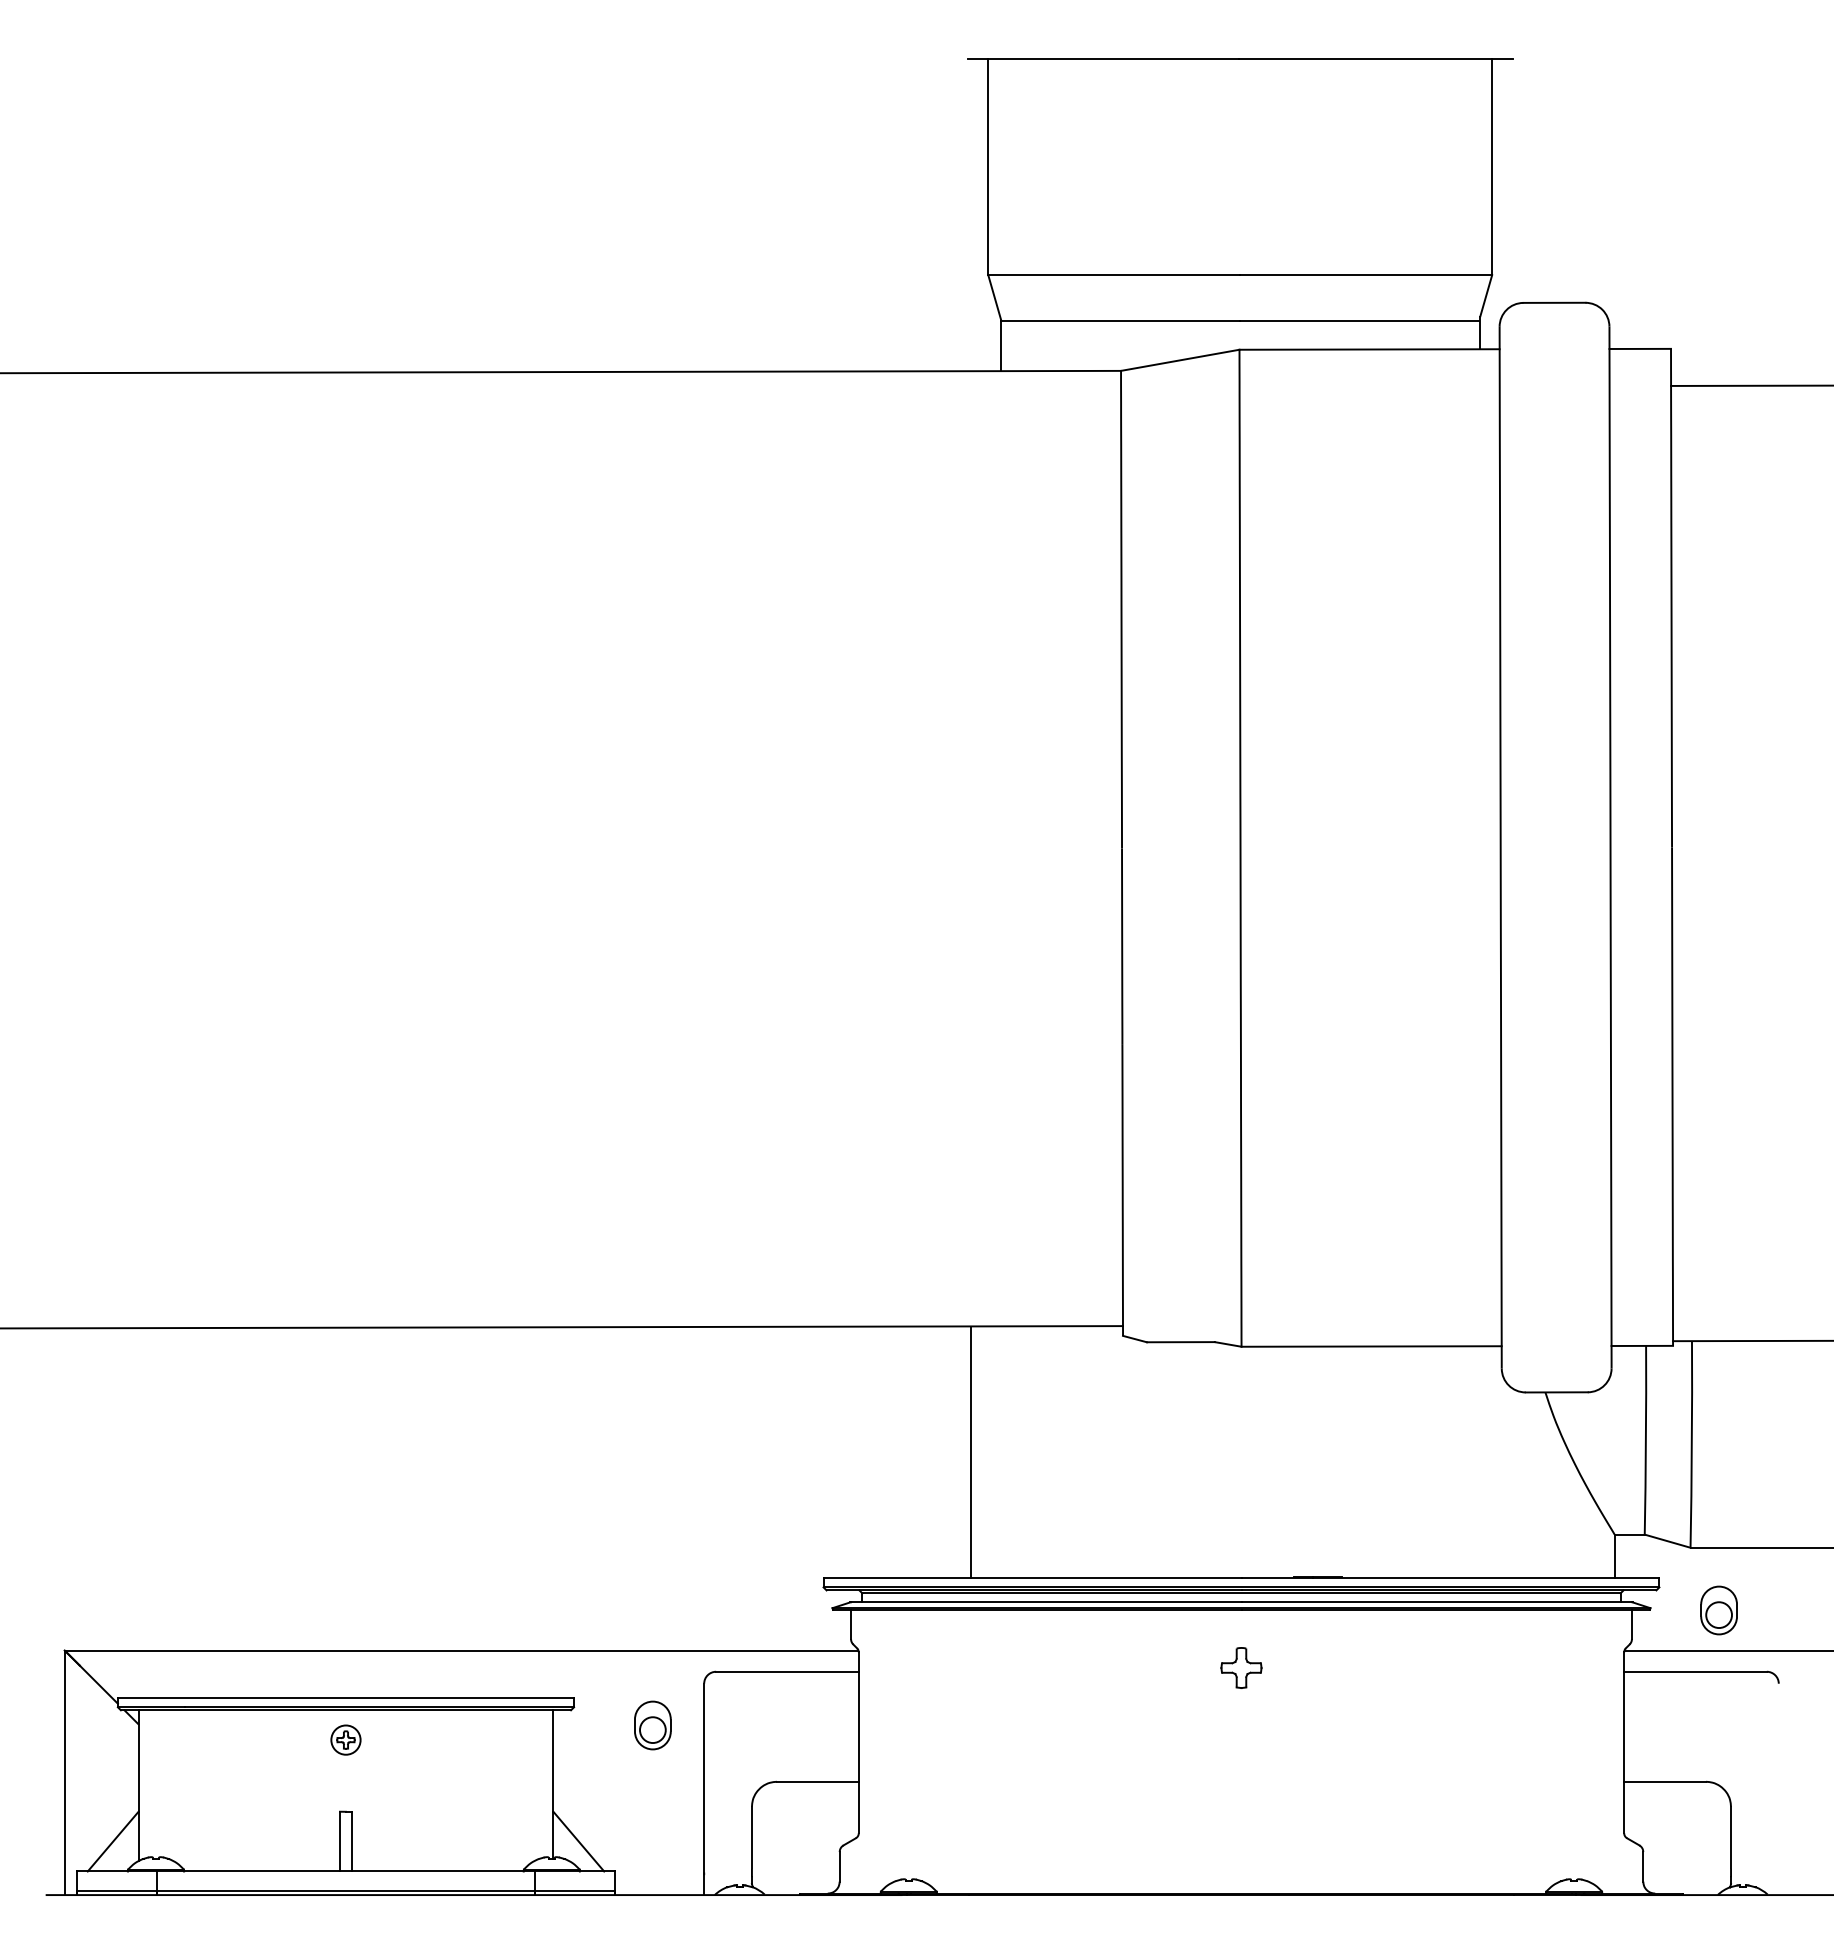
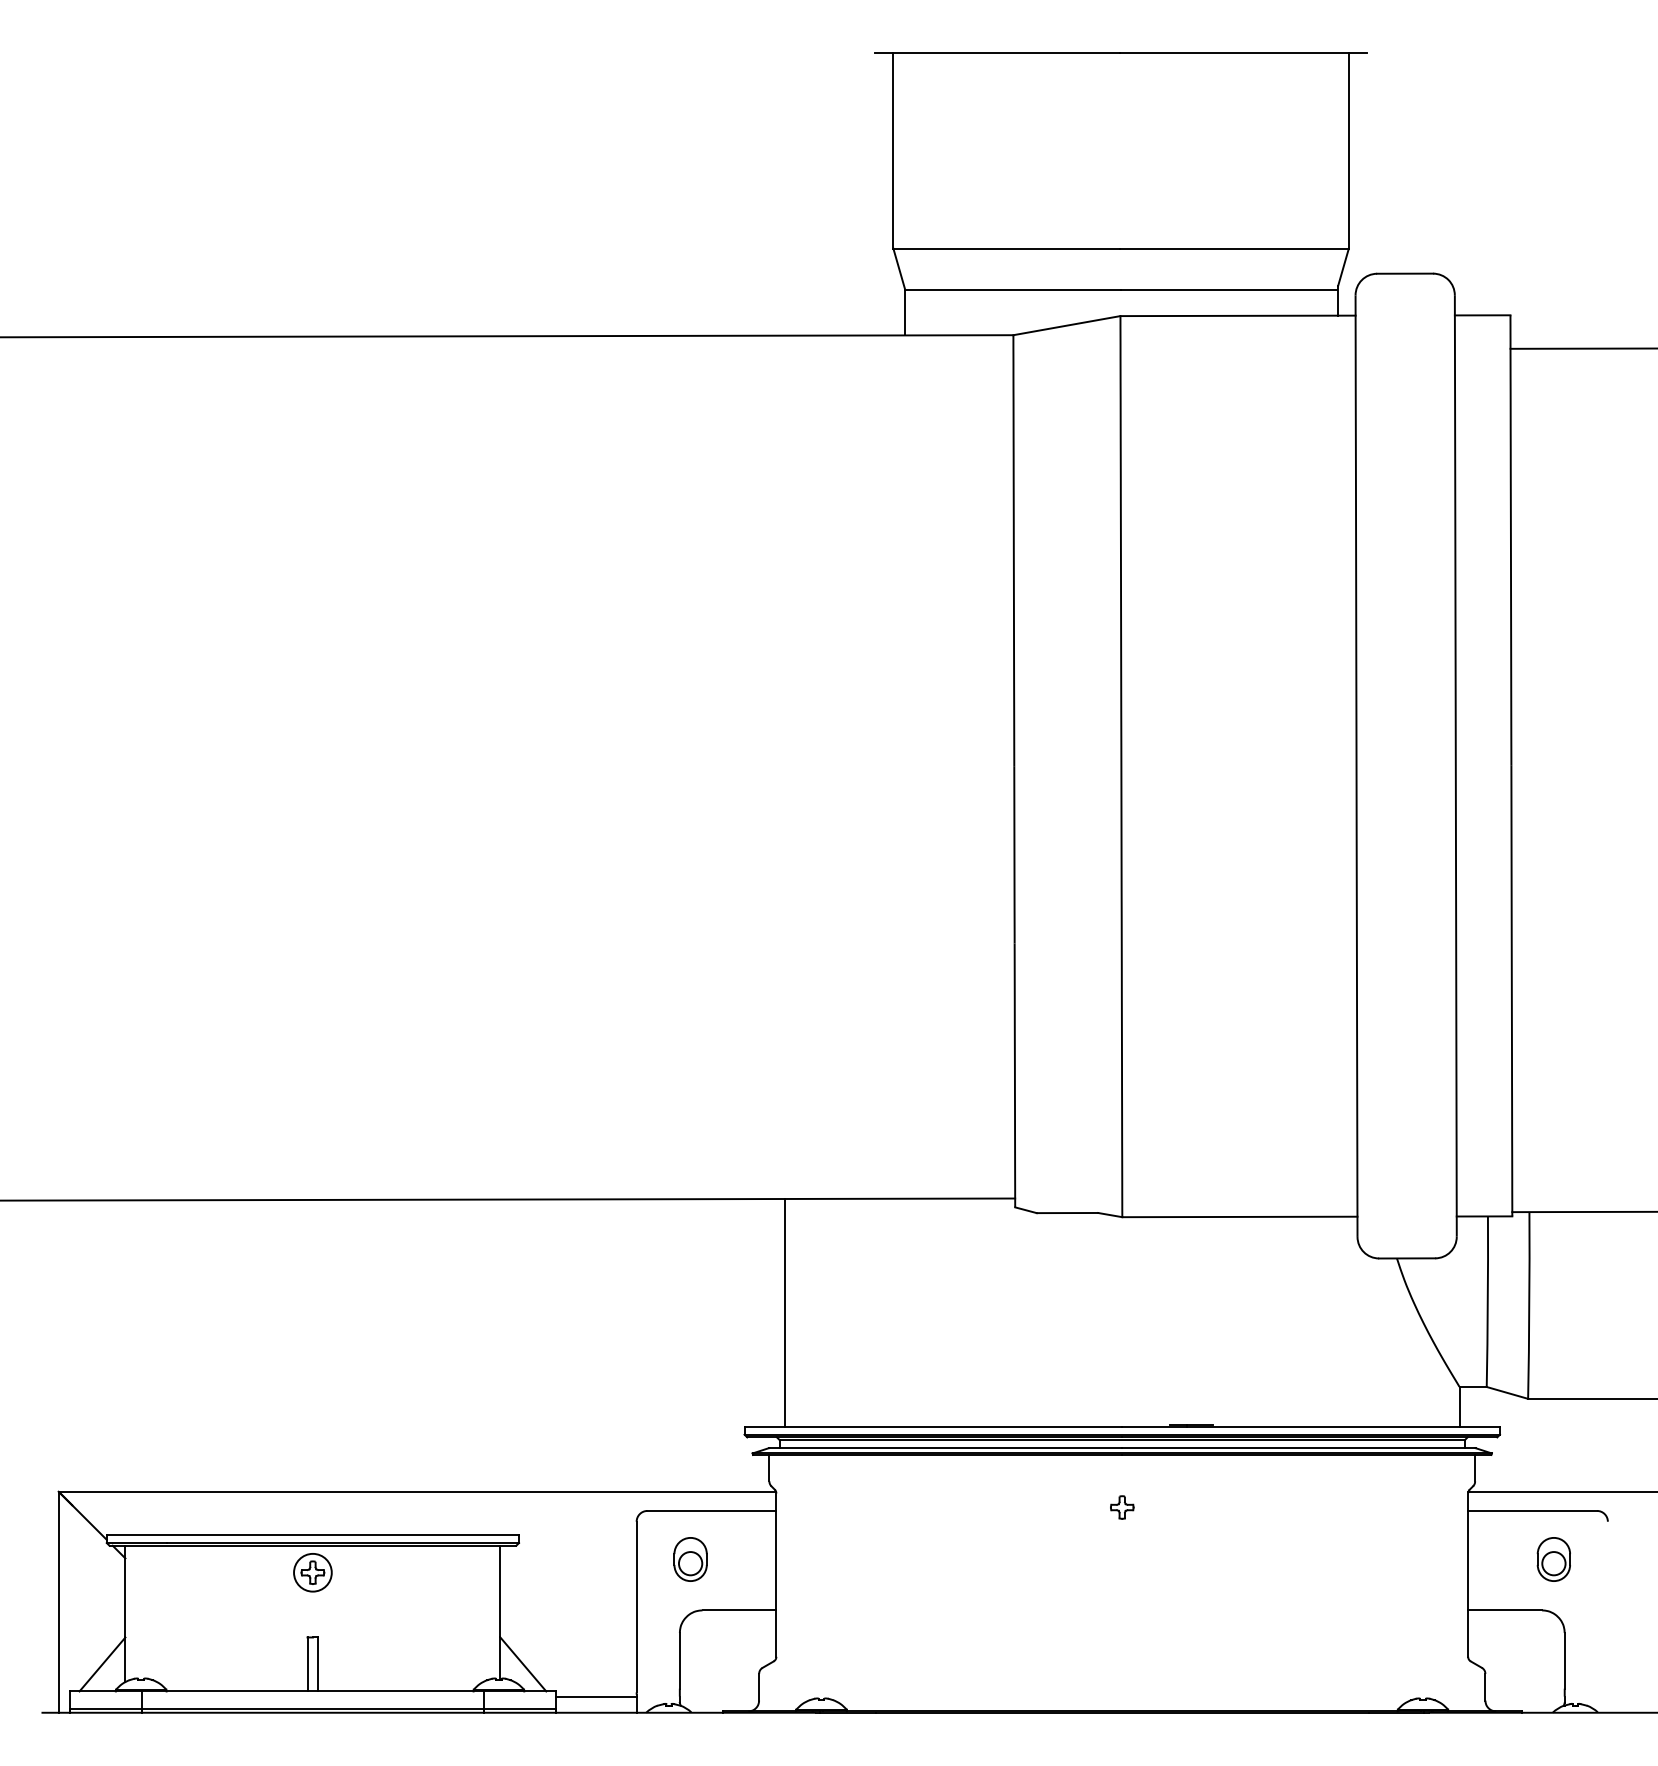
line: (971, 1452) -> (785, 1312), moved
part: (1718, 1610) -> (1553, 1559), moved
part: (1241, 1667) -> (1122, 1507), size x0.62
part: (652, 1725) -> (690, 1559), moved
part: (345, 1739) -> (312, 1572), size x1.43
line: (659, 1877) -> (596, 1696), added

